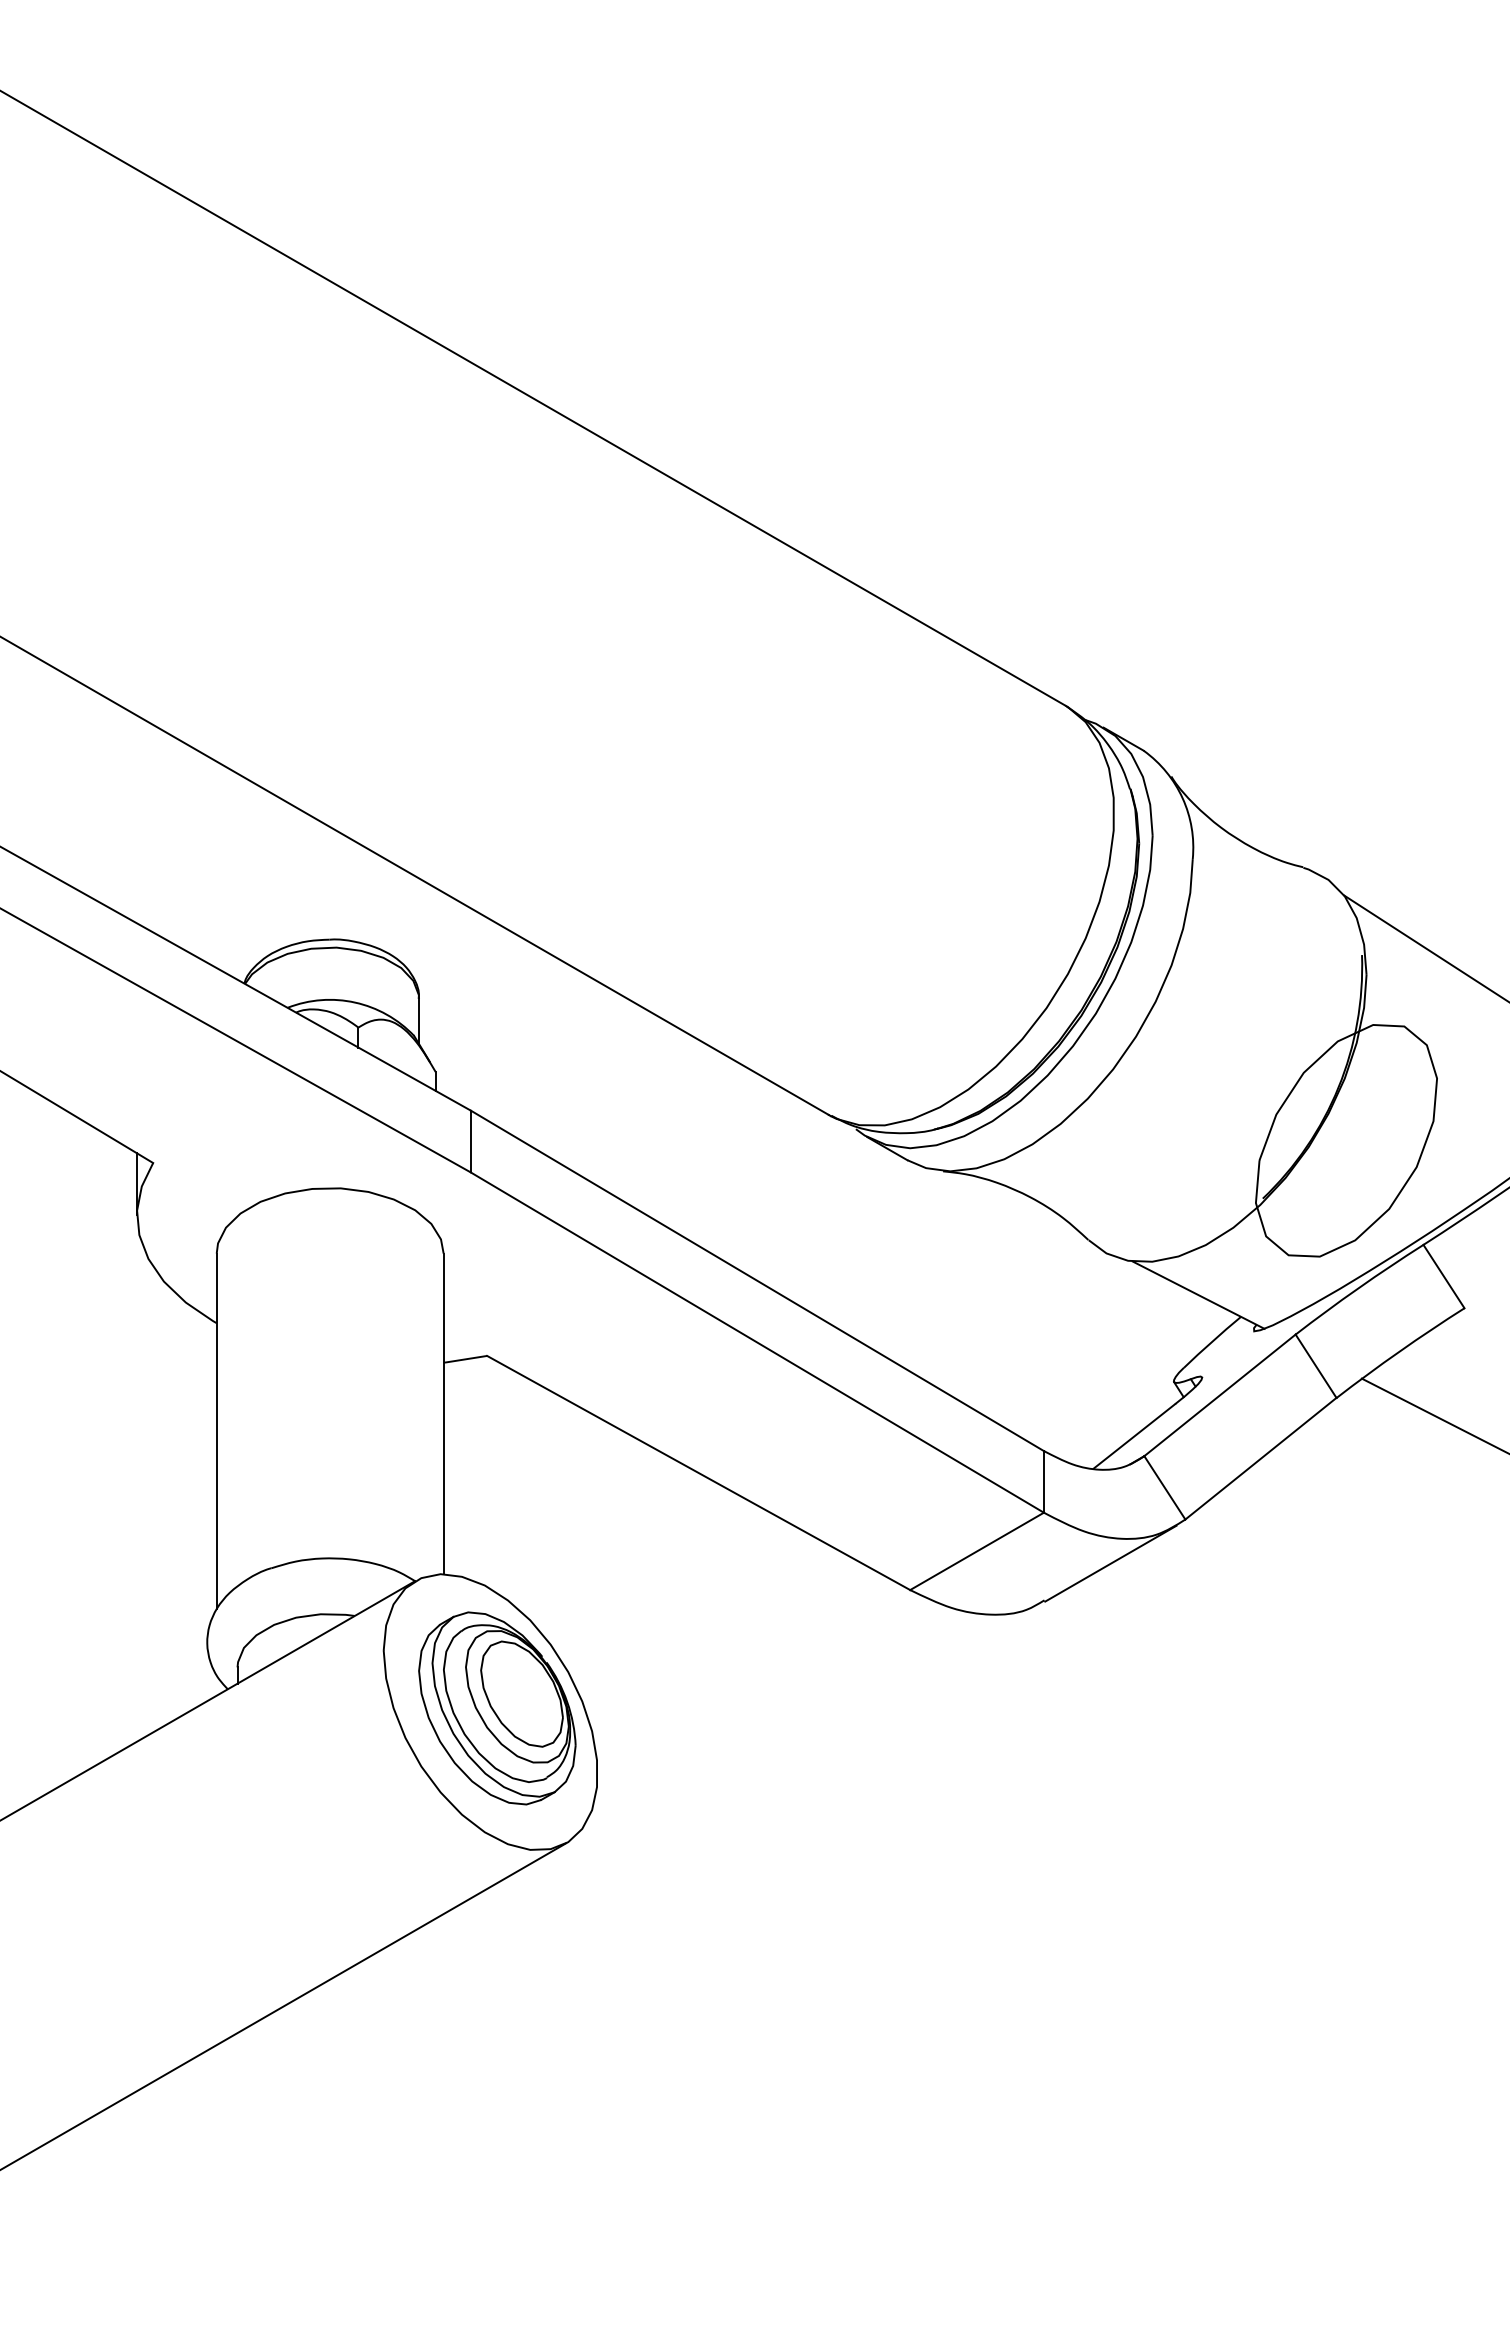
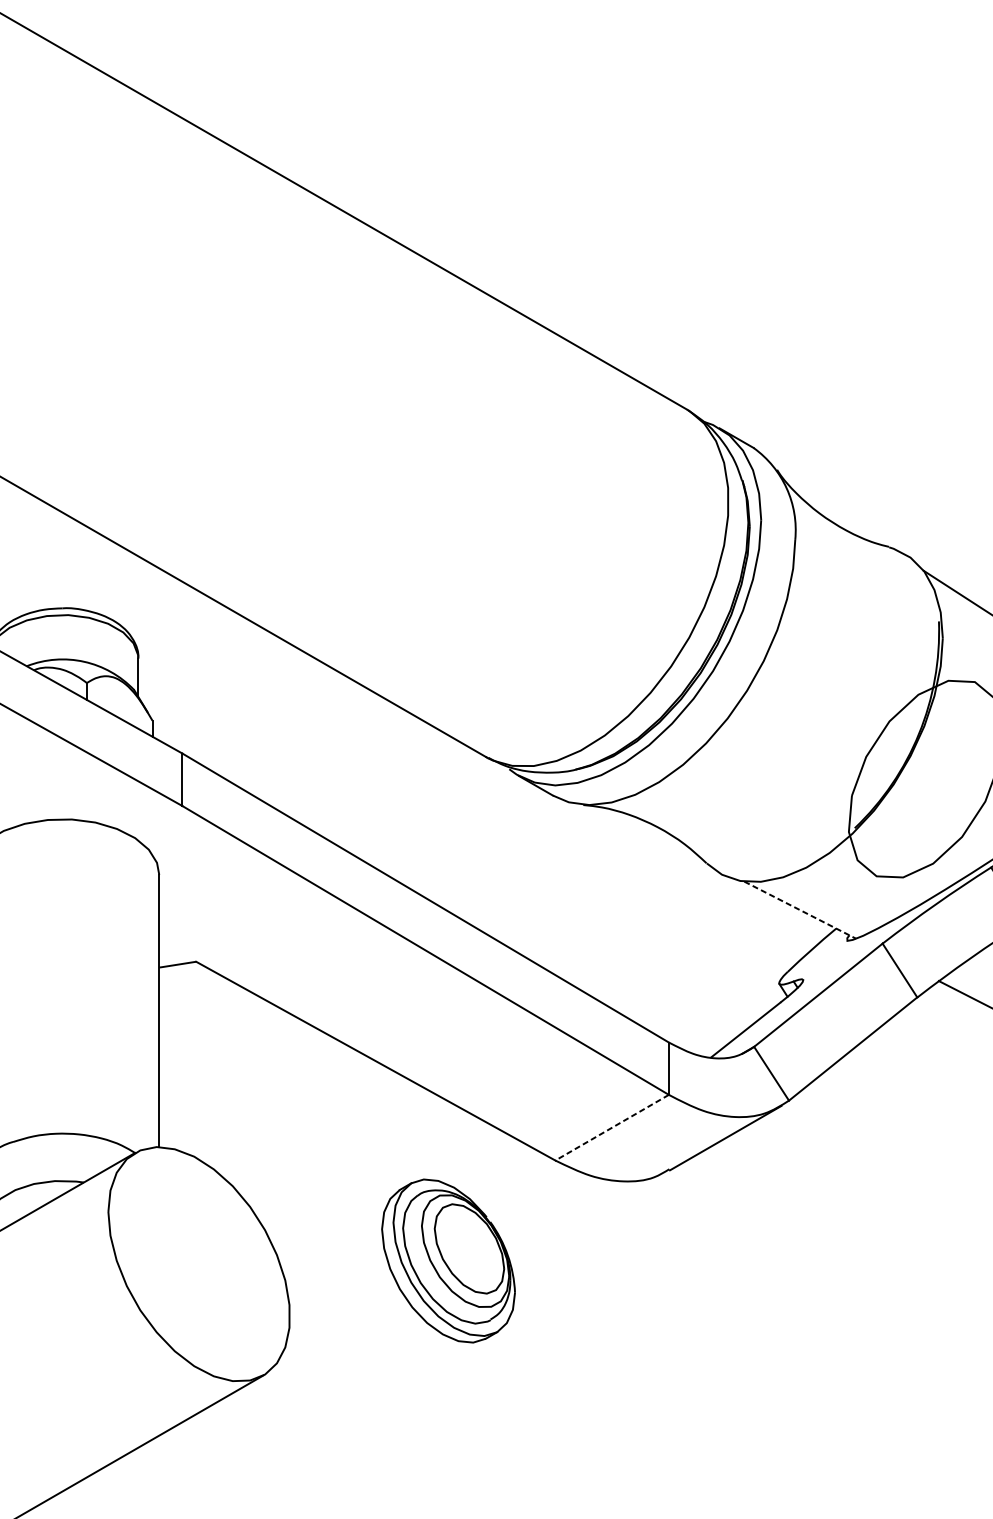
line: (1199, 1295) -> (800, 910), solid -> dashed
line: (976, 1551) -> (611, 1127), solid -> dashed
part: (497, 1708) -> (448, 1261), moved

